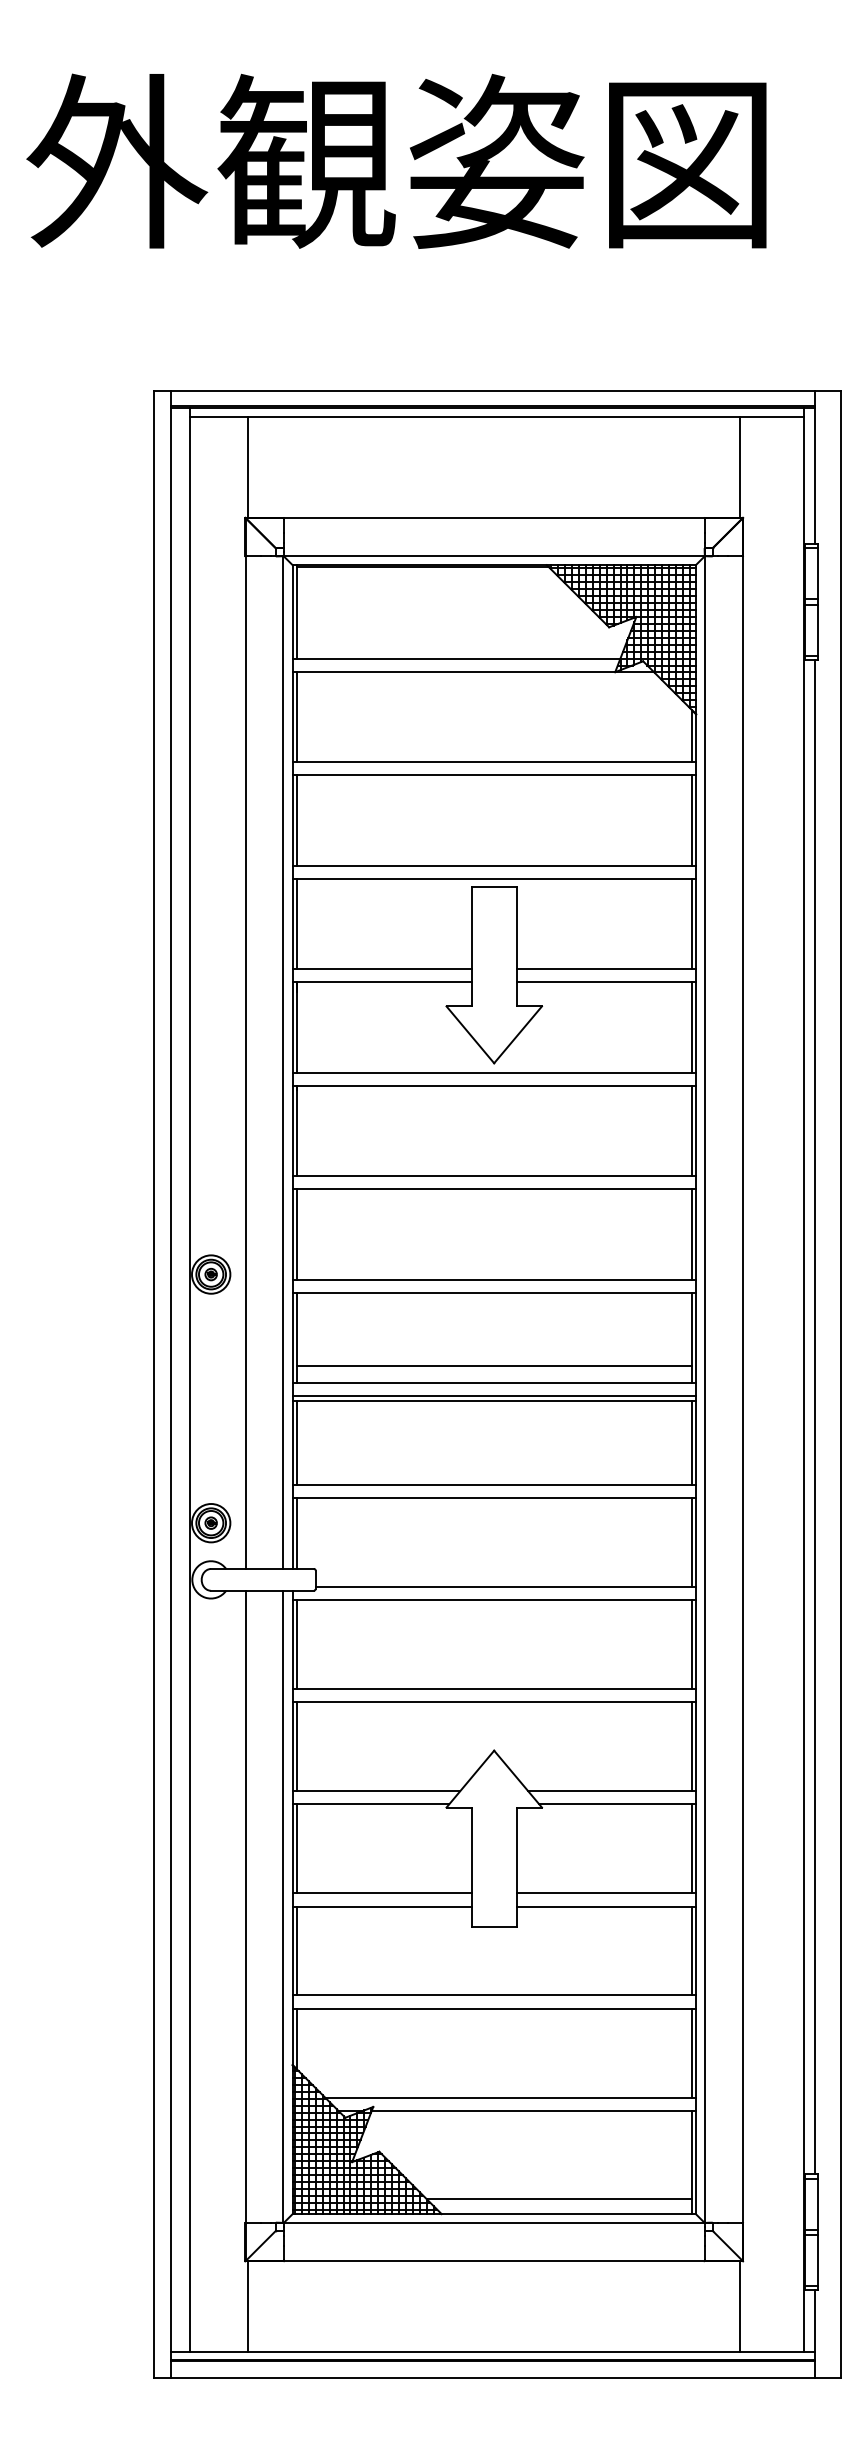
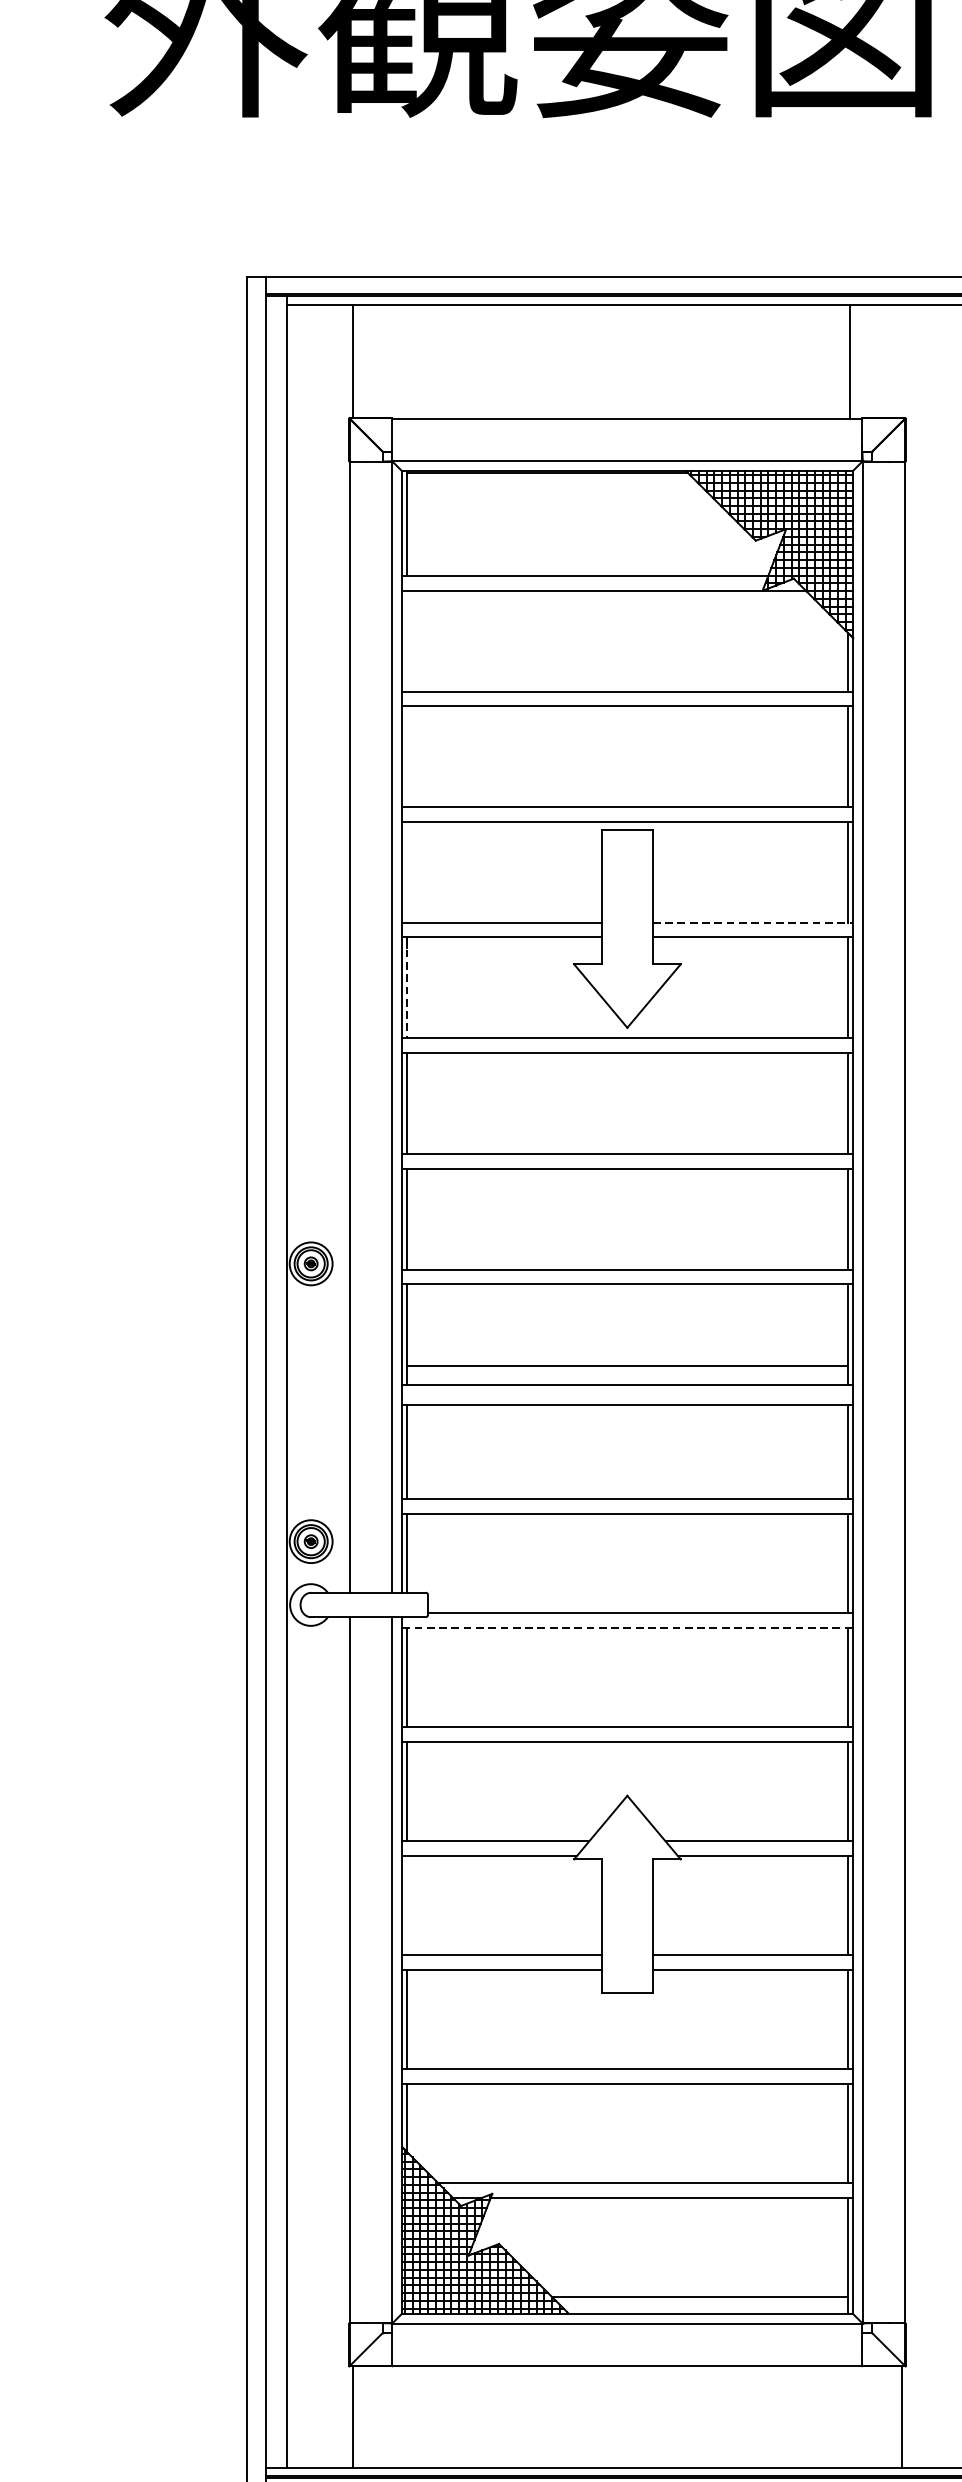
line: (740, 466) -> (850, 361), moved
line: (297, 716) -> (407, 640), removed
line: (297, 820) -> (407, 756), removed
line: (297, 923) -> (407, 871), removed
line: (606, 969) -> (752, 923), solid -> dashed
line: (297, 1028) -> (407, 988), solid -> dashed
line: (493, 1396) -> (626, 1400), removed
line: (494, 1600) -> (627, 1628), solid -> dashed
line: (297, 1848) -> (407, 1905), removed

